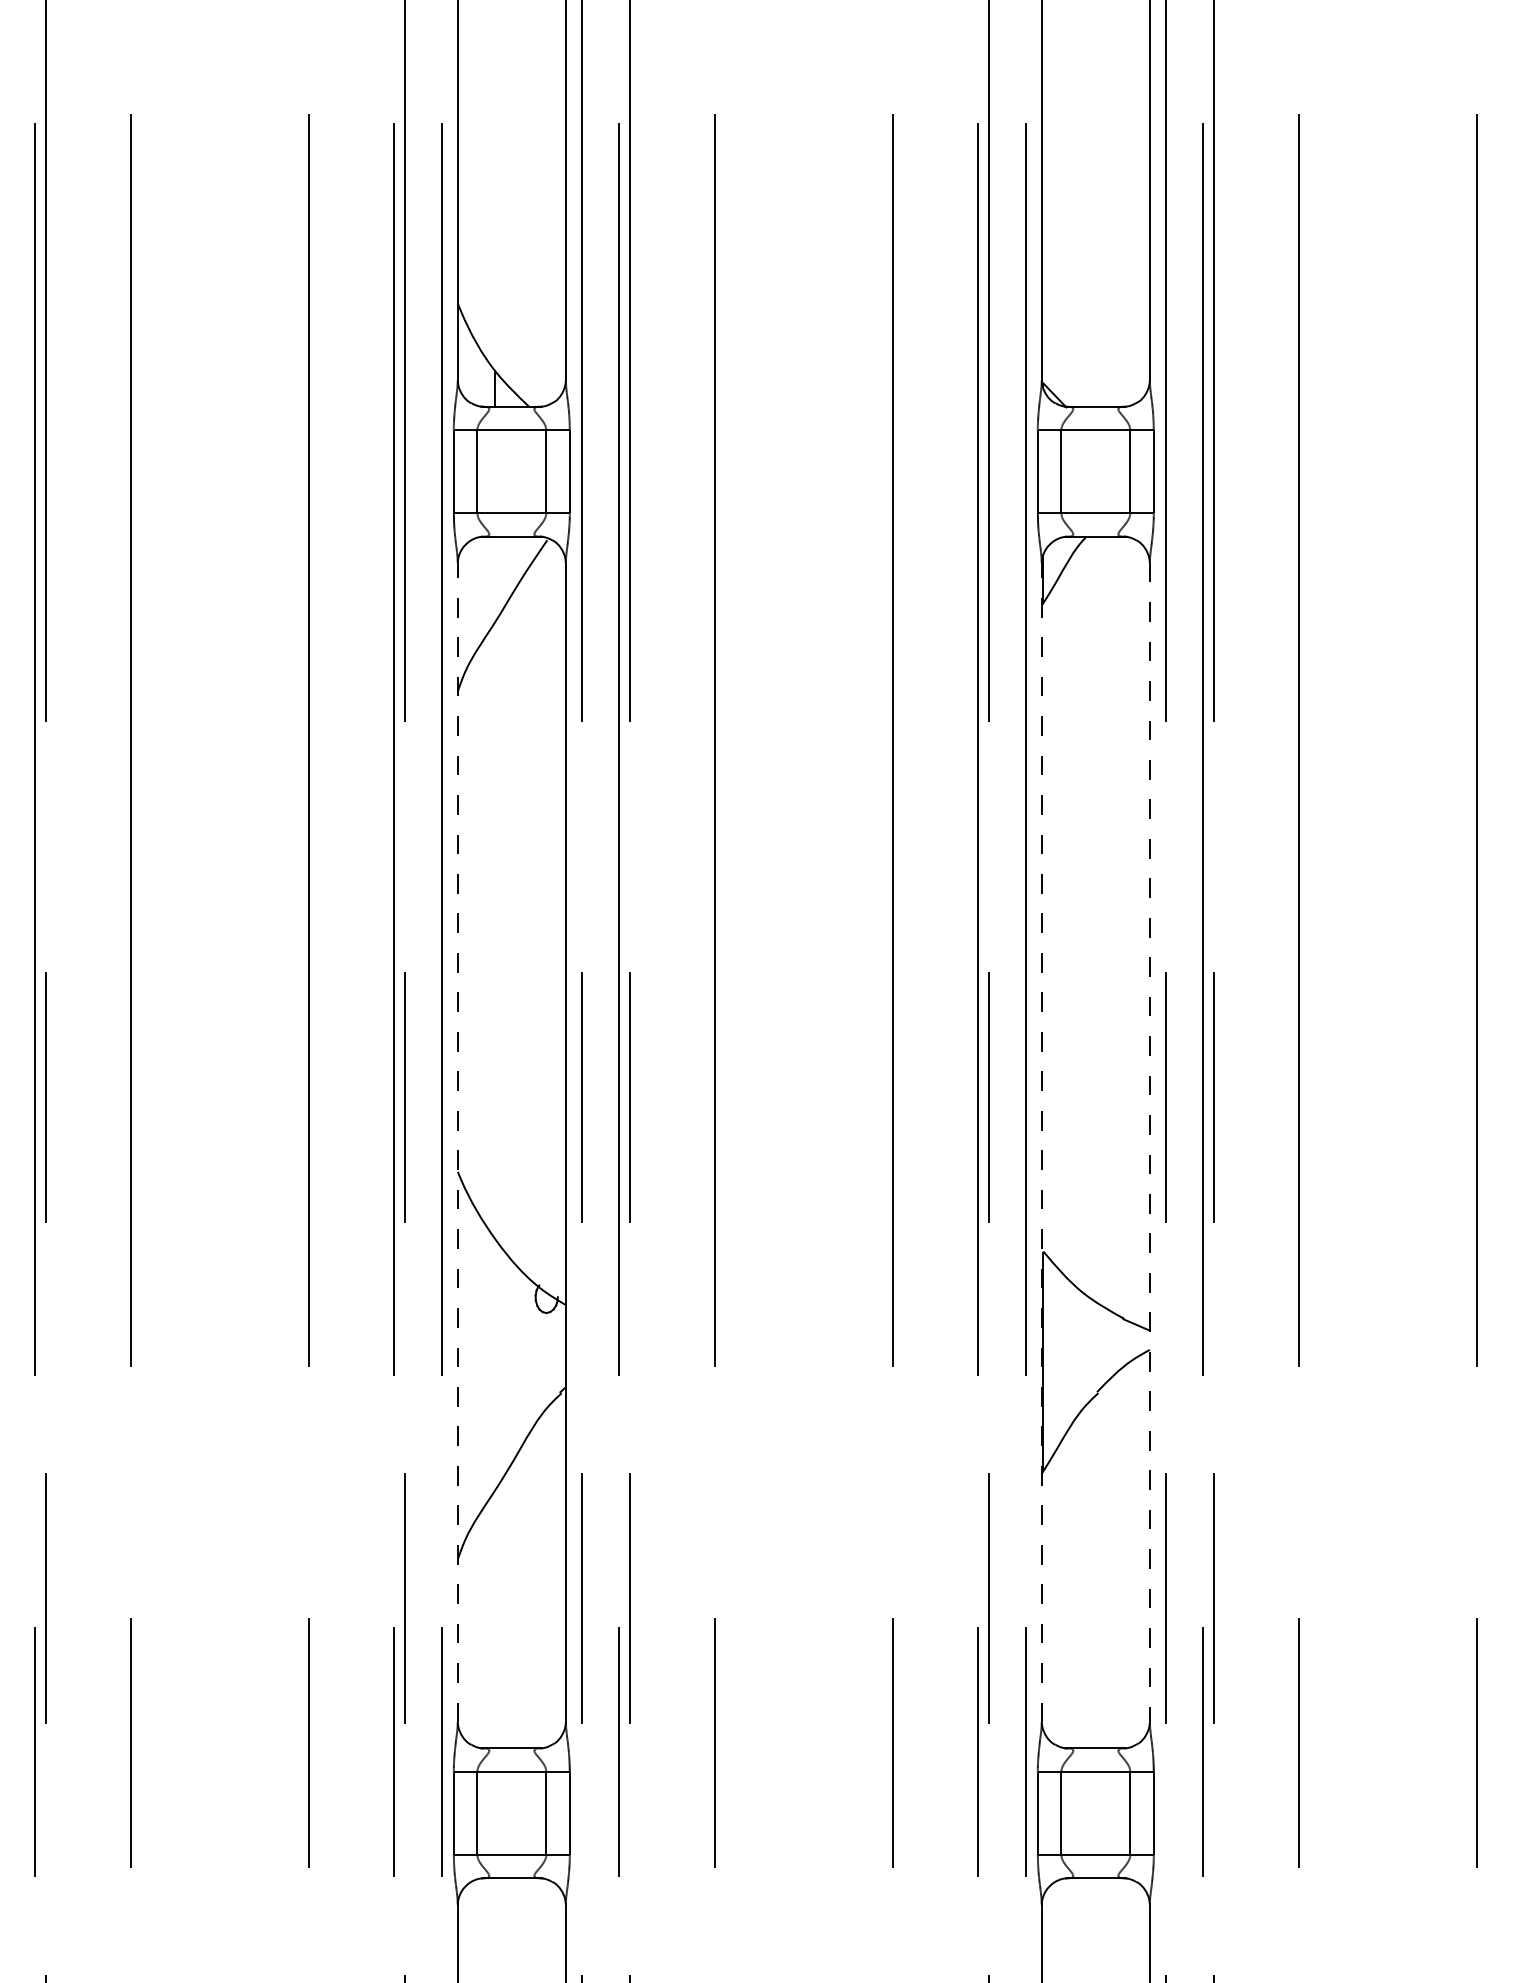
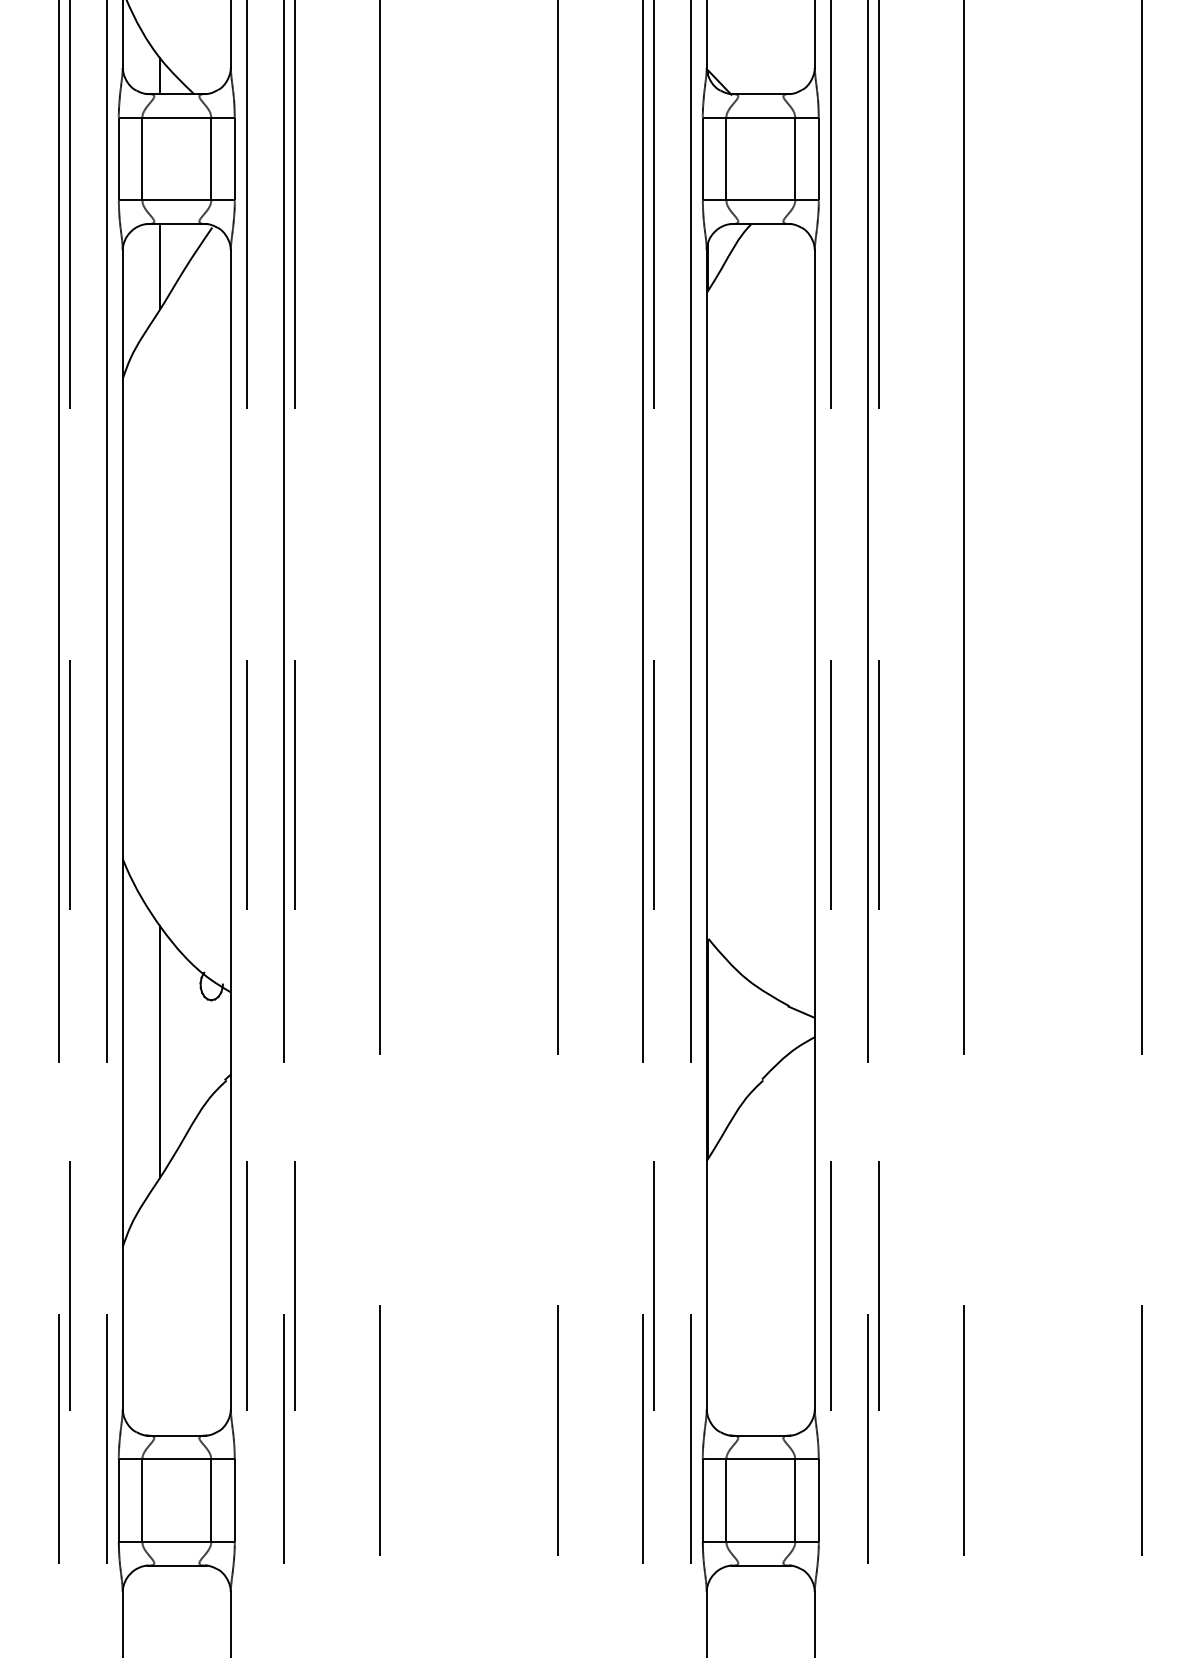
line: (495, 579) -> (160, 266), added
line: (457, 1142) -> (122, 829), dashed -> solid
line: (1041, 1142) -> (706, 829), dashed -> solid
line: (1149, 1142) -> (814, 829), dashed -> solid
line: (495, 1364) -> (160, 1051), added

